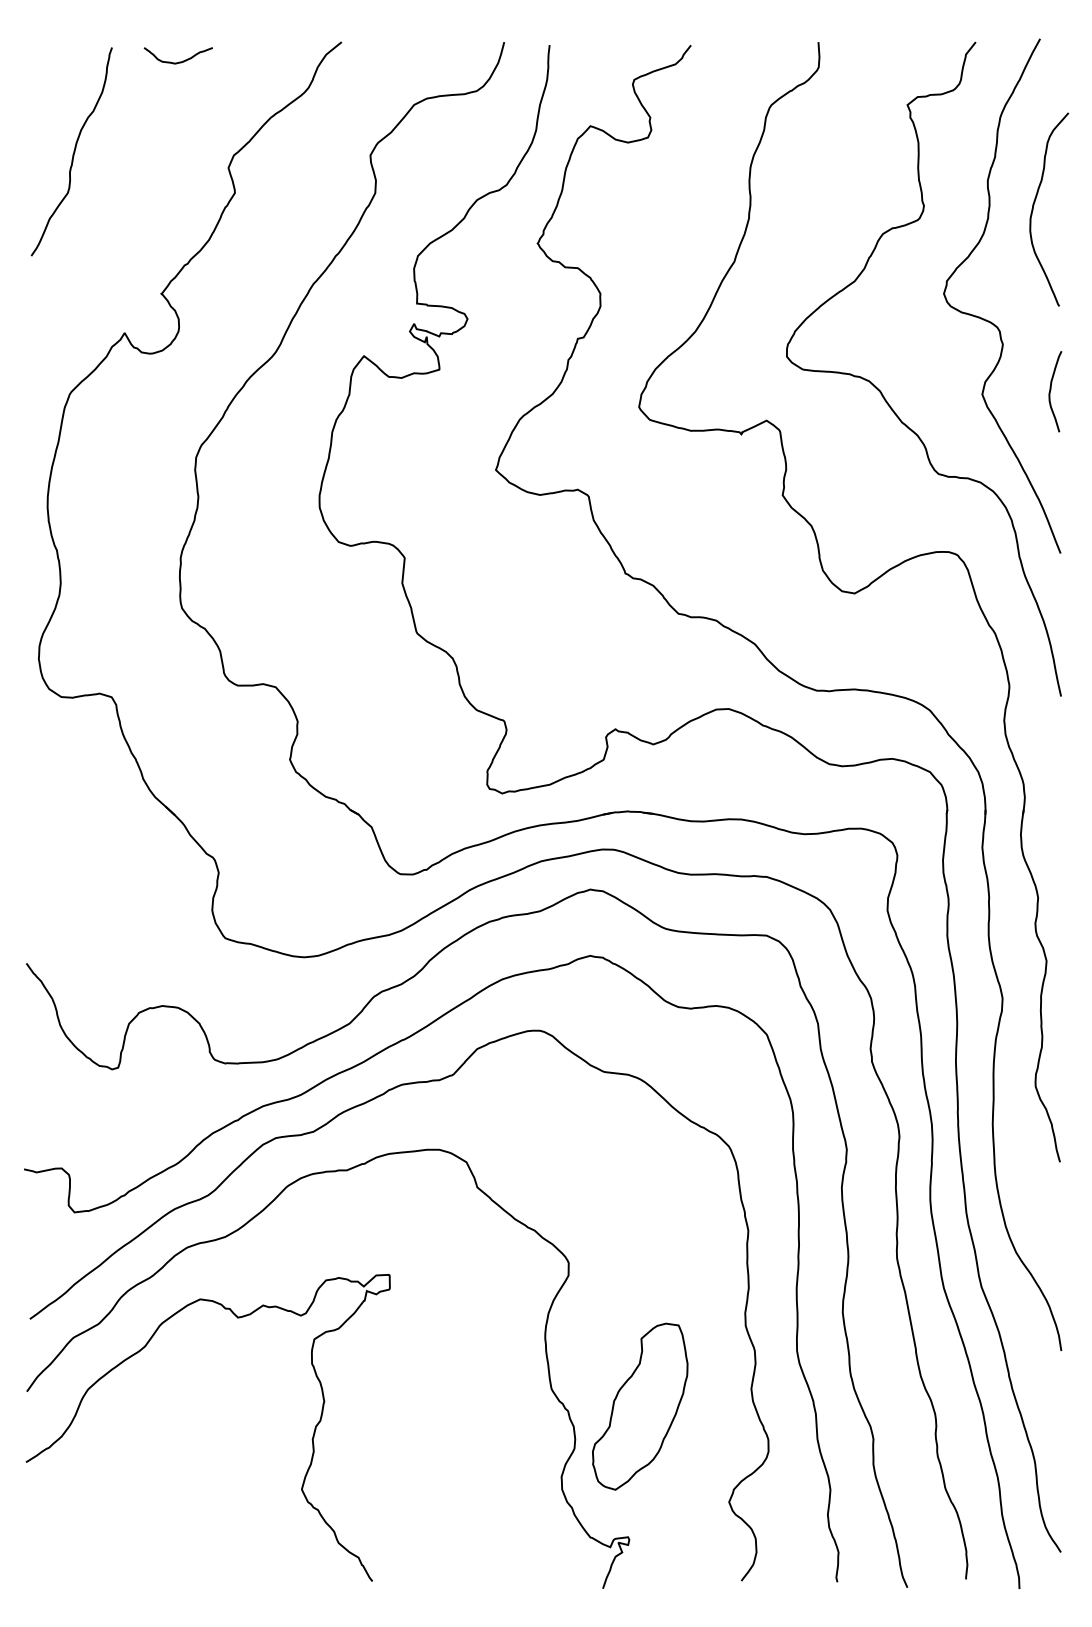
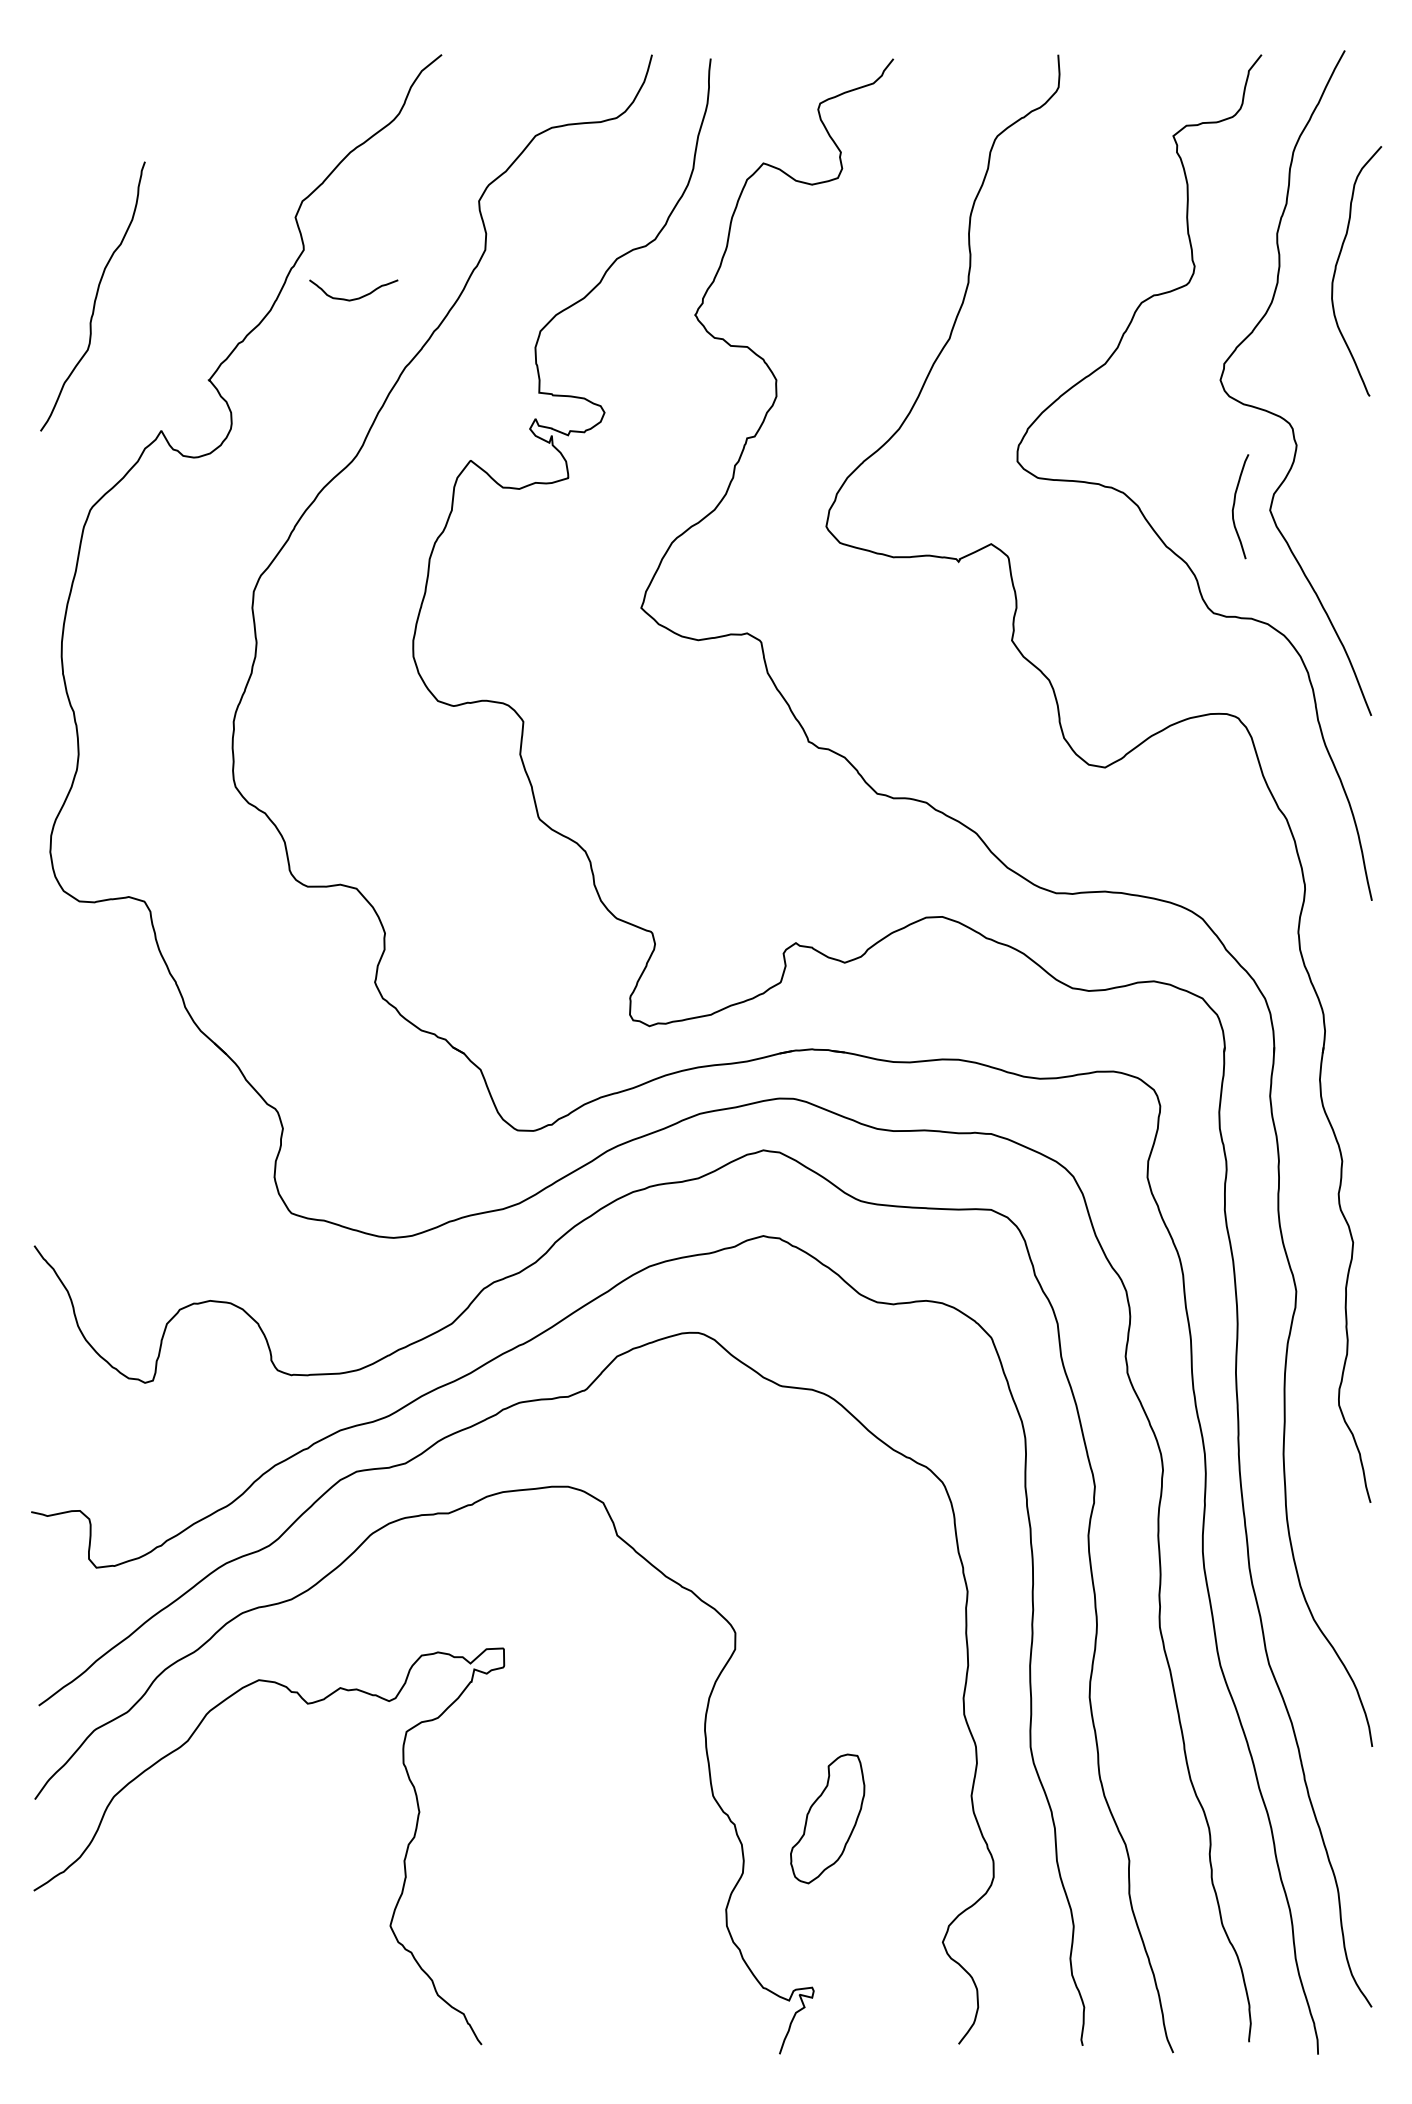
curve: (178, 62) -> (353, 298), moved
curve: (73, 153) -> (94, 298), moved
curve: (1051, 389) -> (1235, 503), moved
part: (639, 1406) -> (827, 1818), size x0.6

